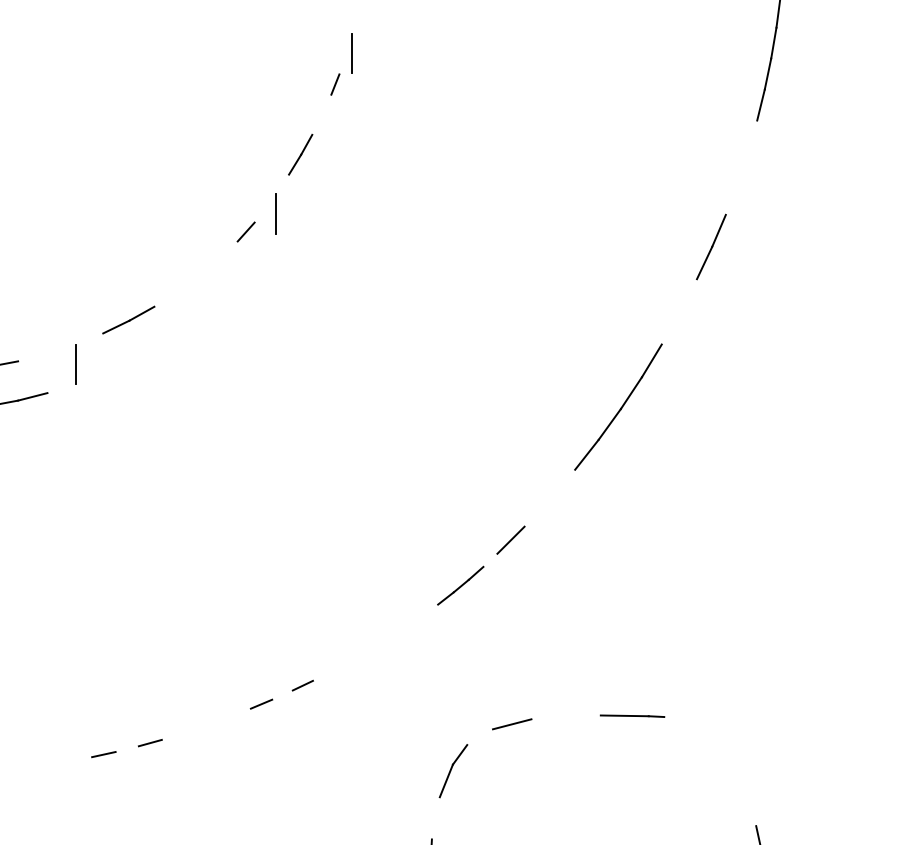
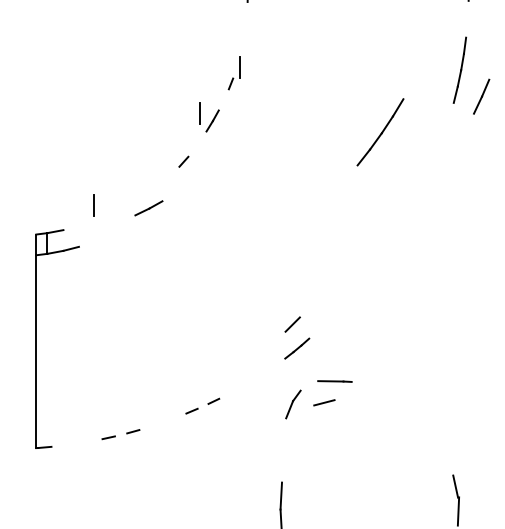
line: (275, 214) -> (199, 113), moved
line: (711, 246) -> (481, 96), moved
line: (128, 320) -> (148, 208), moved
line: (74, 363) -> (93, 205), moved
part: (618, 407) -> (380, 132), moved
line: (510, 540) -> (292, 324), moved
line: (631, 716) -> (334, 381), moved
line: (512, 723) -> (324, 402), moved
part: (453, 771) -> (293, 404), moved

